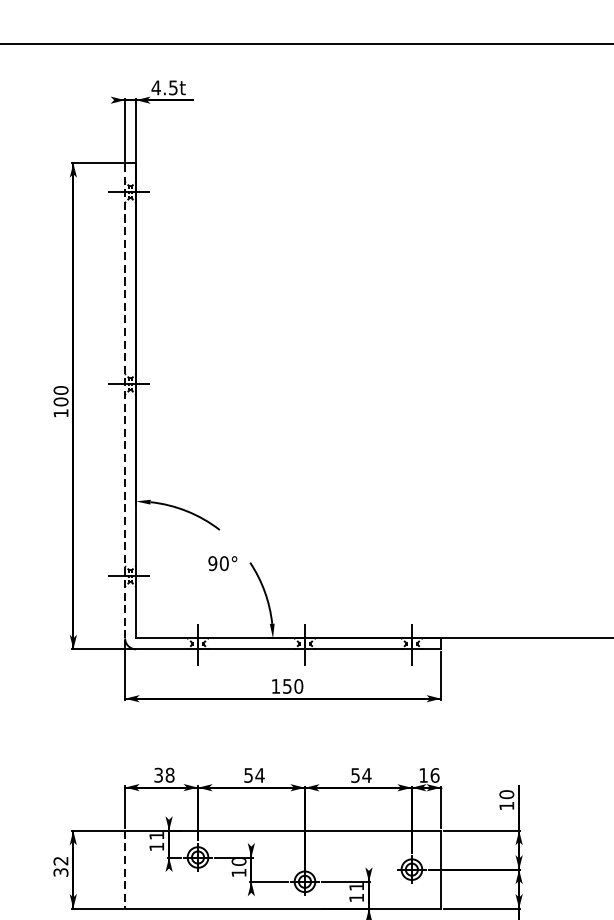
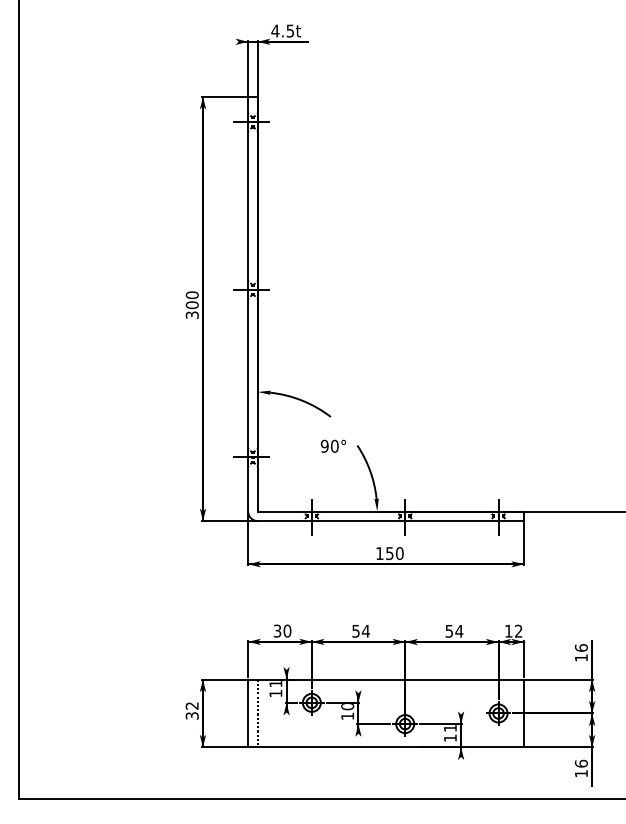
line: (125, 399) -> (248, 303), dashed -> solid
text: (60, 412) -> (191, 314), 100 -> 300
text: (434, 774) -> (518, 630), 16 -> 12
text: (170, 775) -> (287, 631), 38 -> 30
text: (505, 794) -> (580, 647), 10 -> 16
line: (125, 869) -> (248, 713), dashed -> solid
line: (135, 869) -> (257, 713), added

